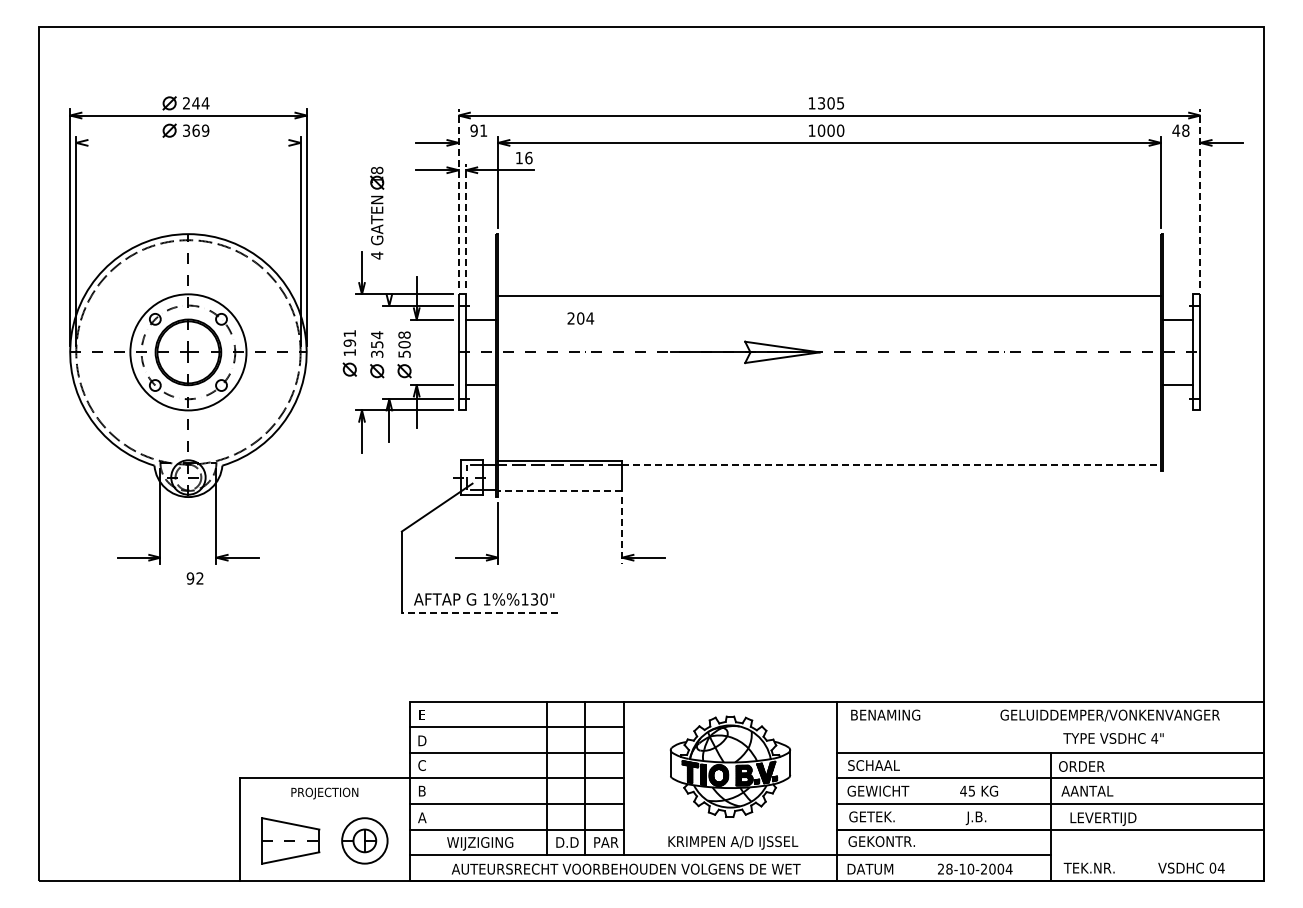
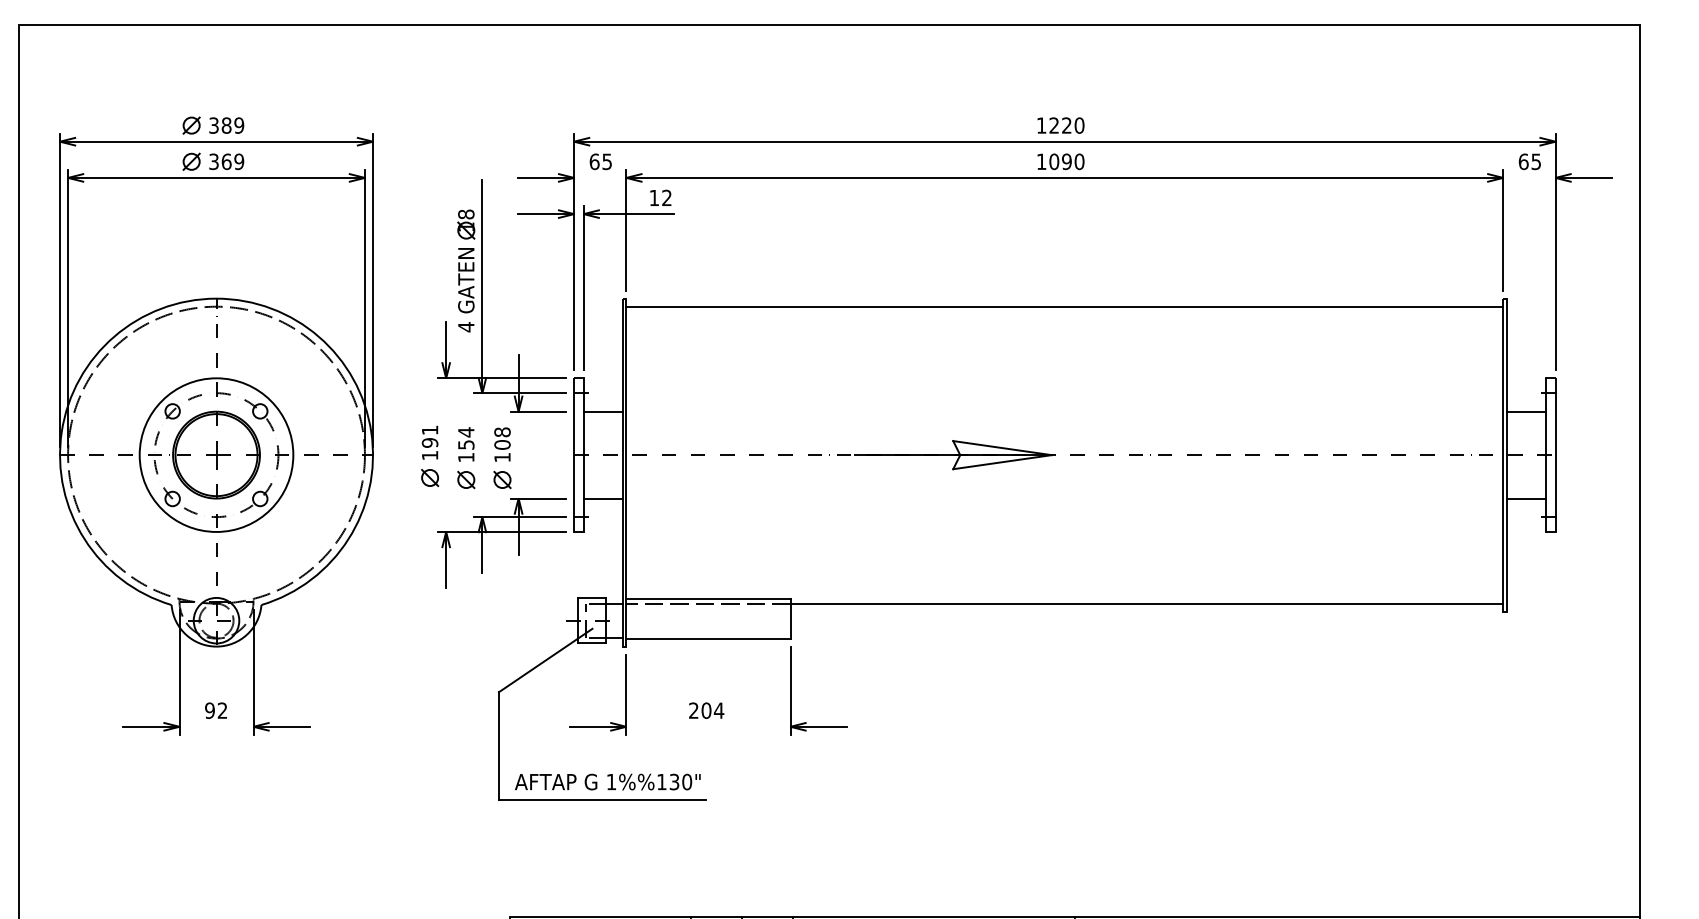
text: (196, 103) -> (227, 125), 244 -> 389
text: (831, 103) -> (1067, 125), 1305 -> 1220
text: (478, 130) -> (600, 161), 91 -> 65
text: (830, 130) -> (1066, 161), 1000 -> 1090
text: (1180, 130) -> (1529, 161), 48 -> 65
line: (188, 142) -> (216, 177), added
text: (528, 157) -> (666, 197), 16 -> 12
line: (458, 198) -> (573, 251), dashed -> solid
line: (1200, 198) -> (1555, 251), dashed -> solid
line: (389, 224) -> (482, 285), added
line: (465, 225) -> (583, 287), dashed -> solid
line: (829, 296) -> (1064, 307), moved
text: (580, 318) -> (706, 710), moved
text: (377, 353) -> (466, 456), 354 -> 154
text: (404, 353) -> (502, 456), 508 -> 108
line: (892, 464) -> (1148, 603), dashed -> solid
line: (559, 491) -> (707, 639), dashed -> solid
line: (622, 530) -> (790, 690), dashed -> solid
text: (194, 578) -> (215, 710), moved
line: (479, 612) -> (601, 799), dashed -> solid

